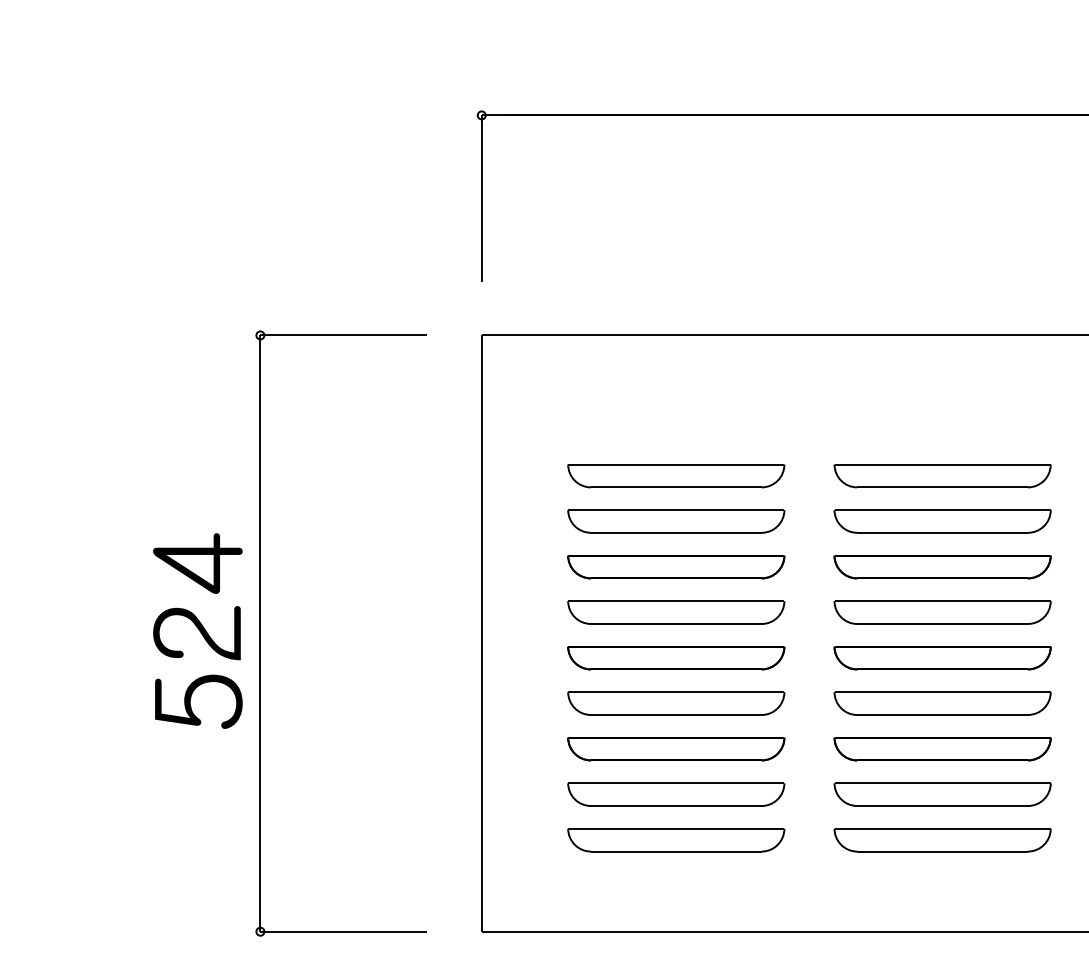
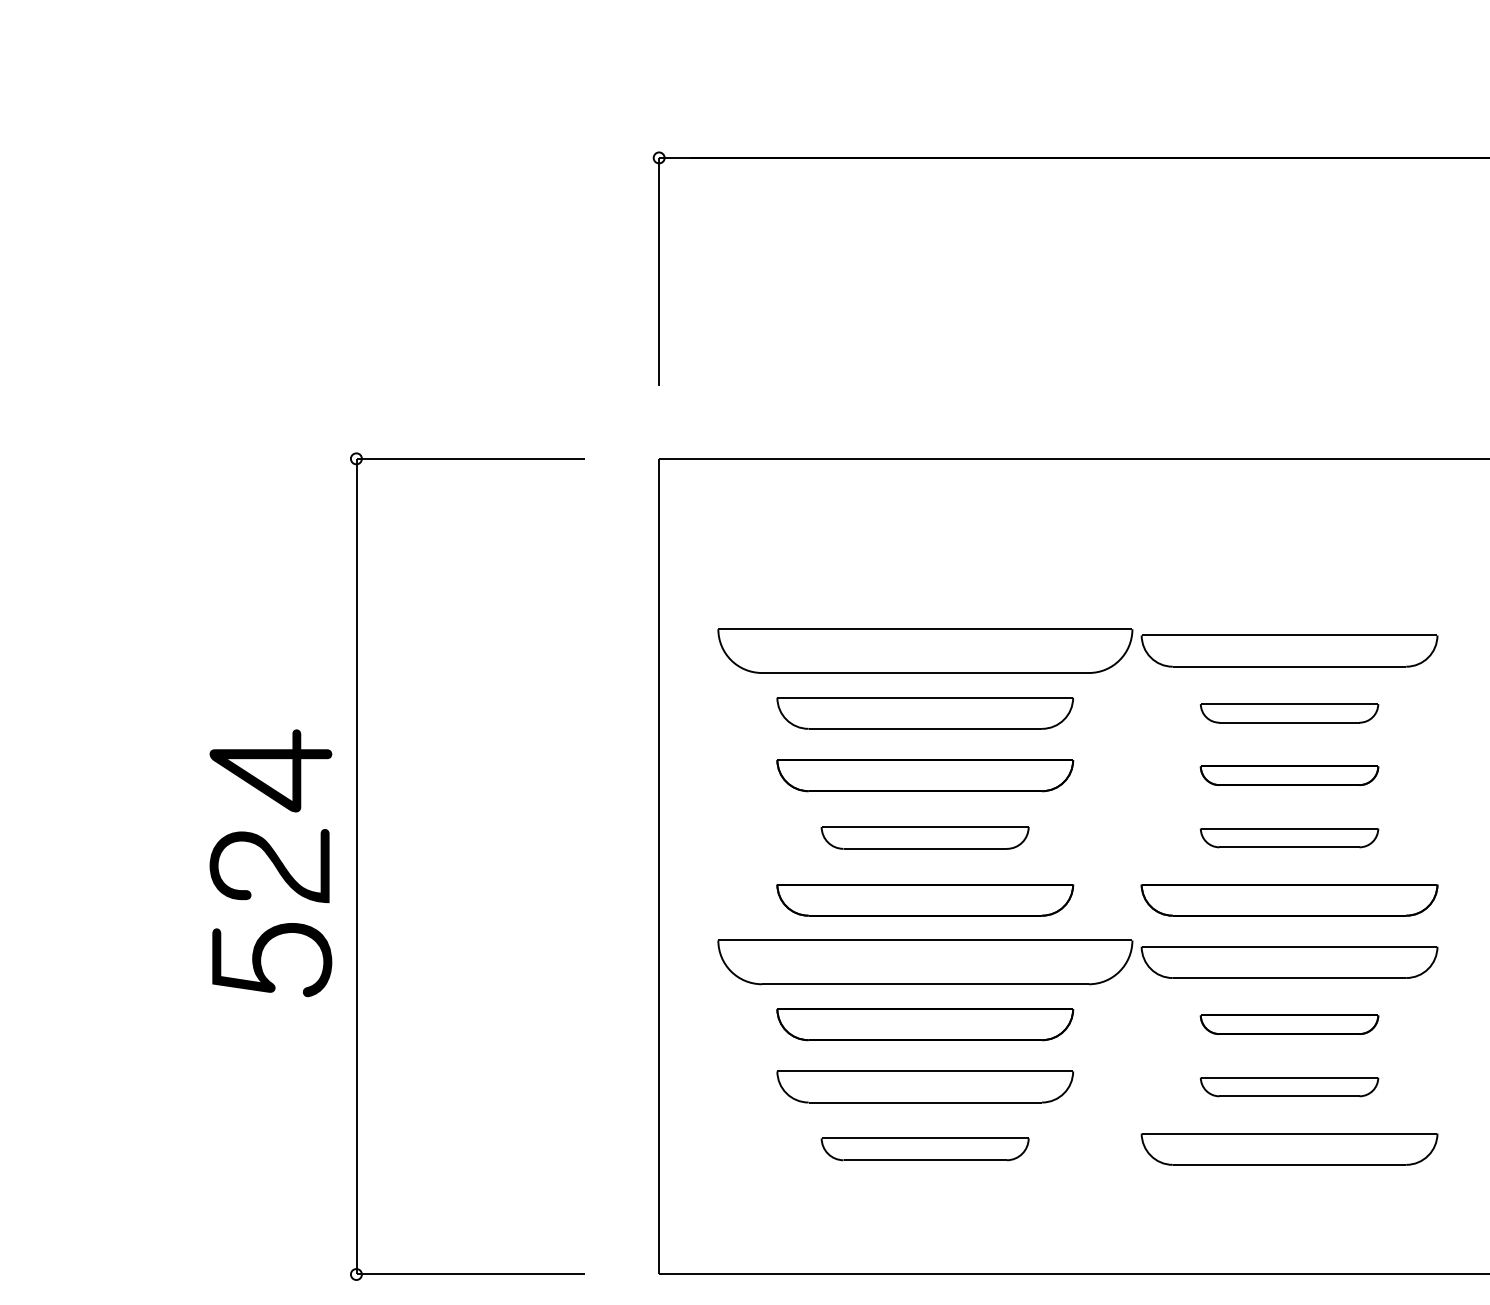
part: (675, 475) -> (924, 650), size x1.4
part: (942, 521) -> (1289, 713), size x0.6
part: (942, 566) -> (1289, 775), size x0.6
part: (675, 612) -> (924, 837), size x0.7
part: (942, 612) -> (1289, 837), size x0.6
part: (675, 703) -> (924, 962), size x1.4
part: (942, 748) -> (1289, 1024), size x0.6
part: (942, 794) -> (1289, 1086), size x0.6
part: (675, 840) -> (924, 1149), size x0.7

